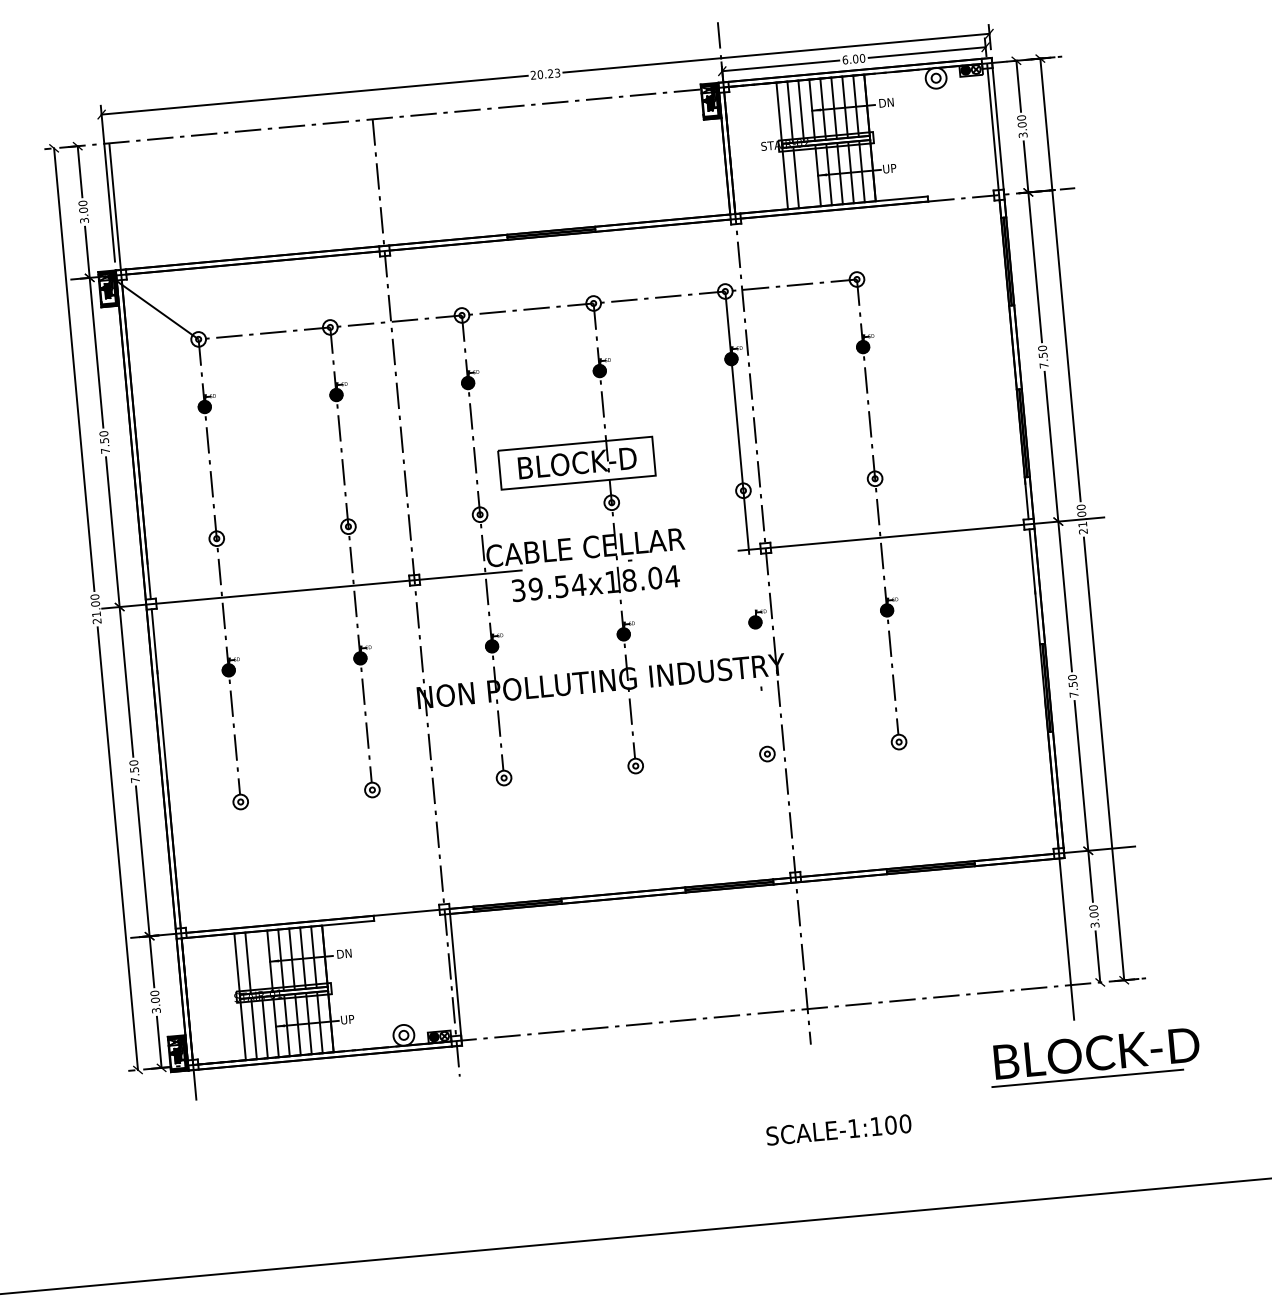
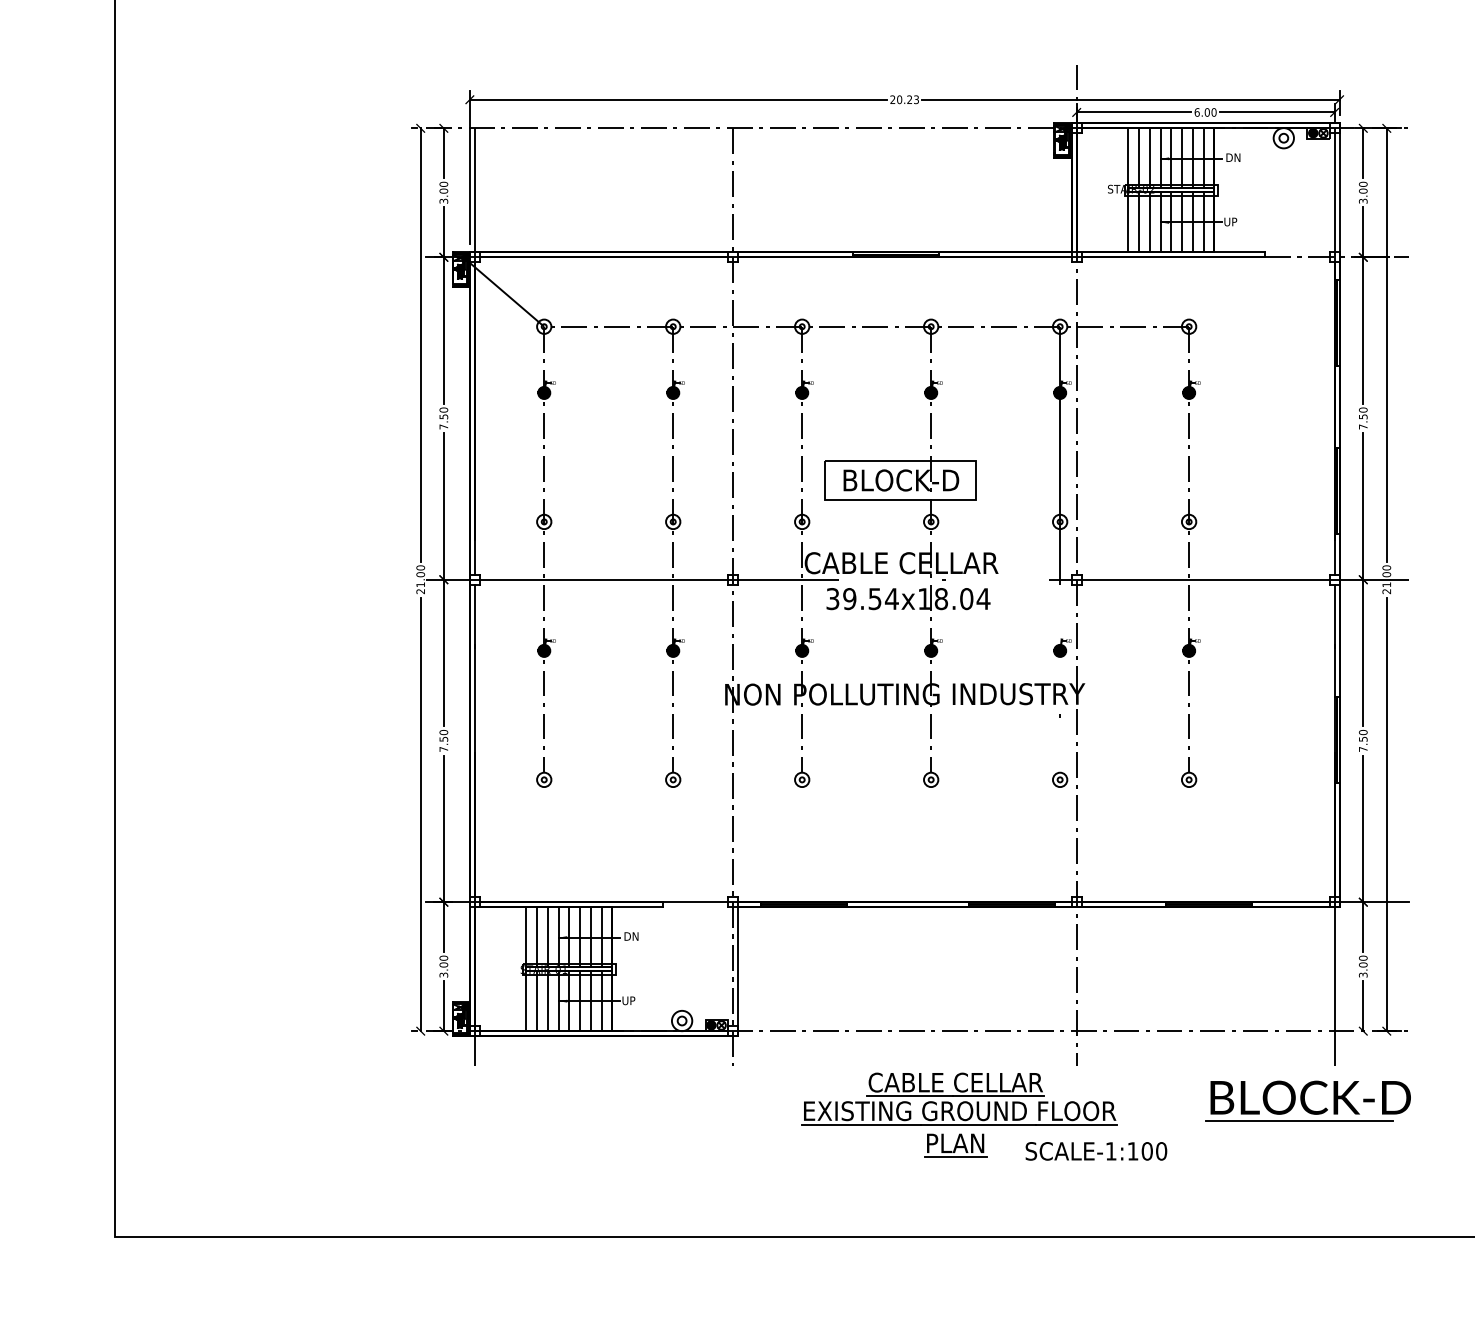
line: (806, 176) -> (1149, 222), added
line: (258, 962) -> (547, 937), added
part: (1093, 1056) -> (1307, 1100), moved
part: (695, 1105) -> (959, 1114), added

